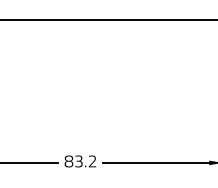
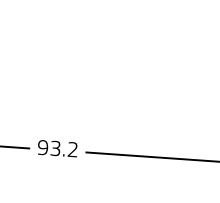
text: (68, 161) -> (42, 147), 83.2 -> 93.2

